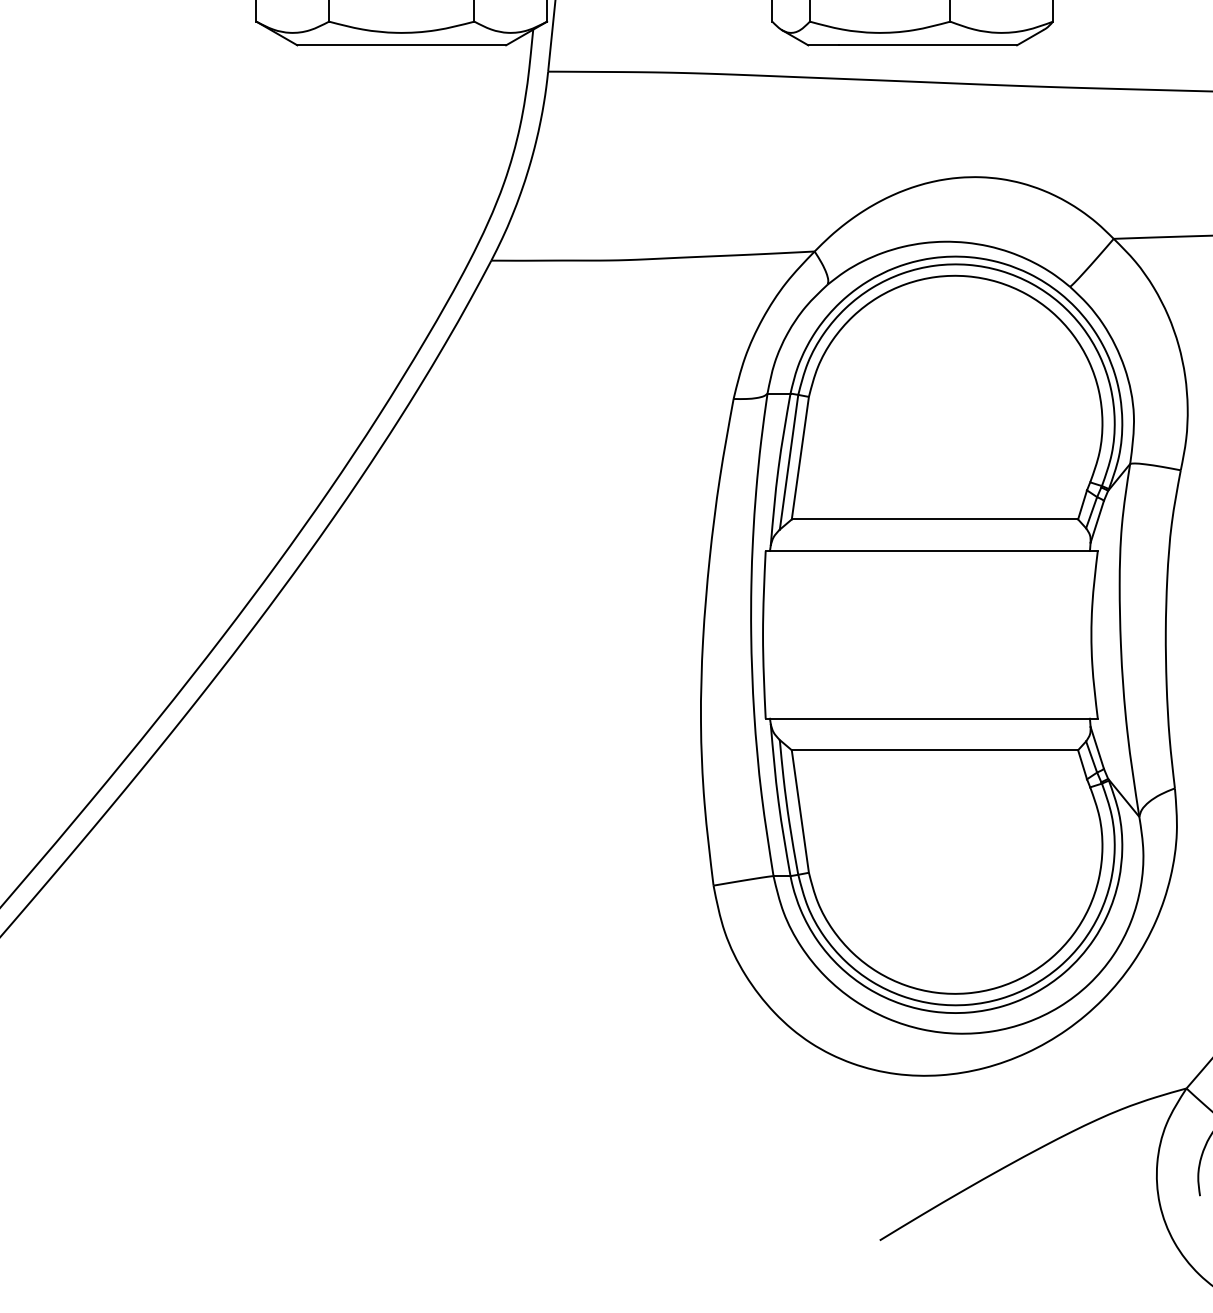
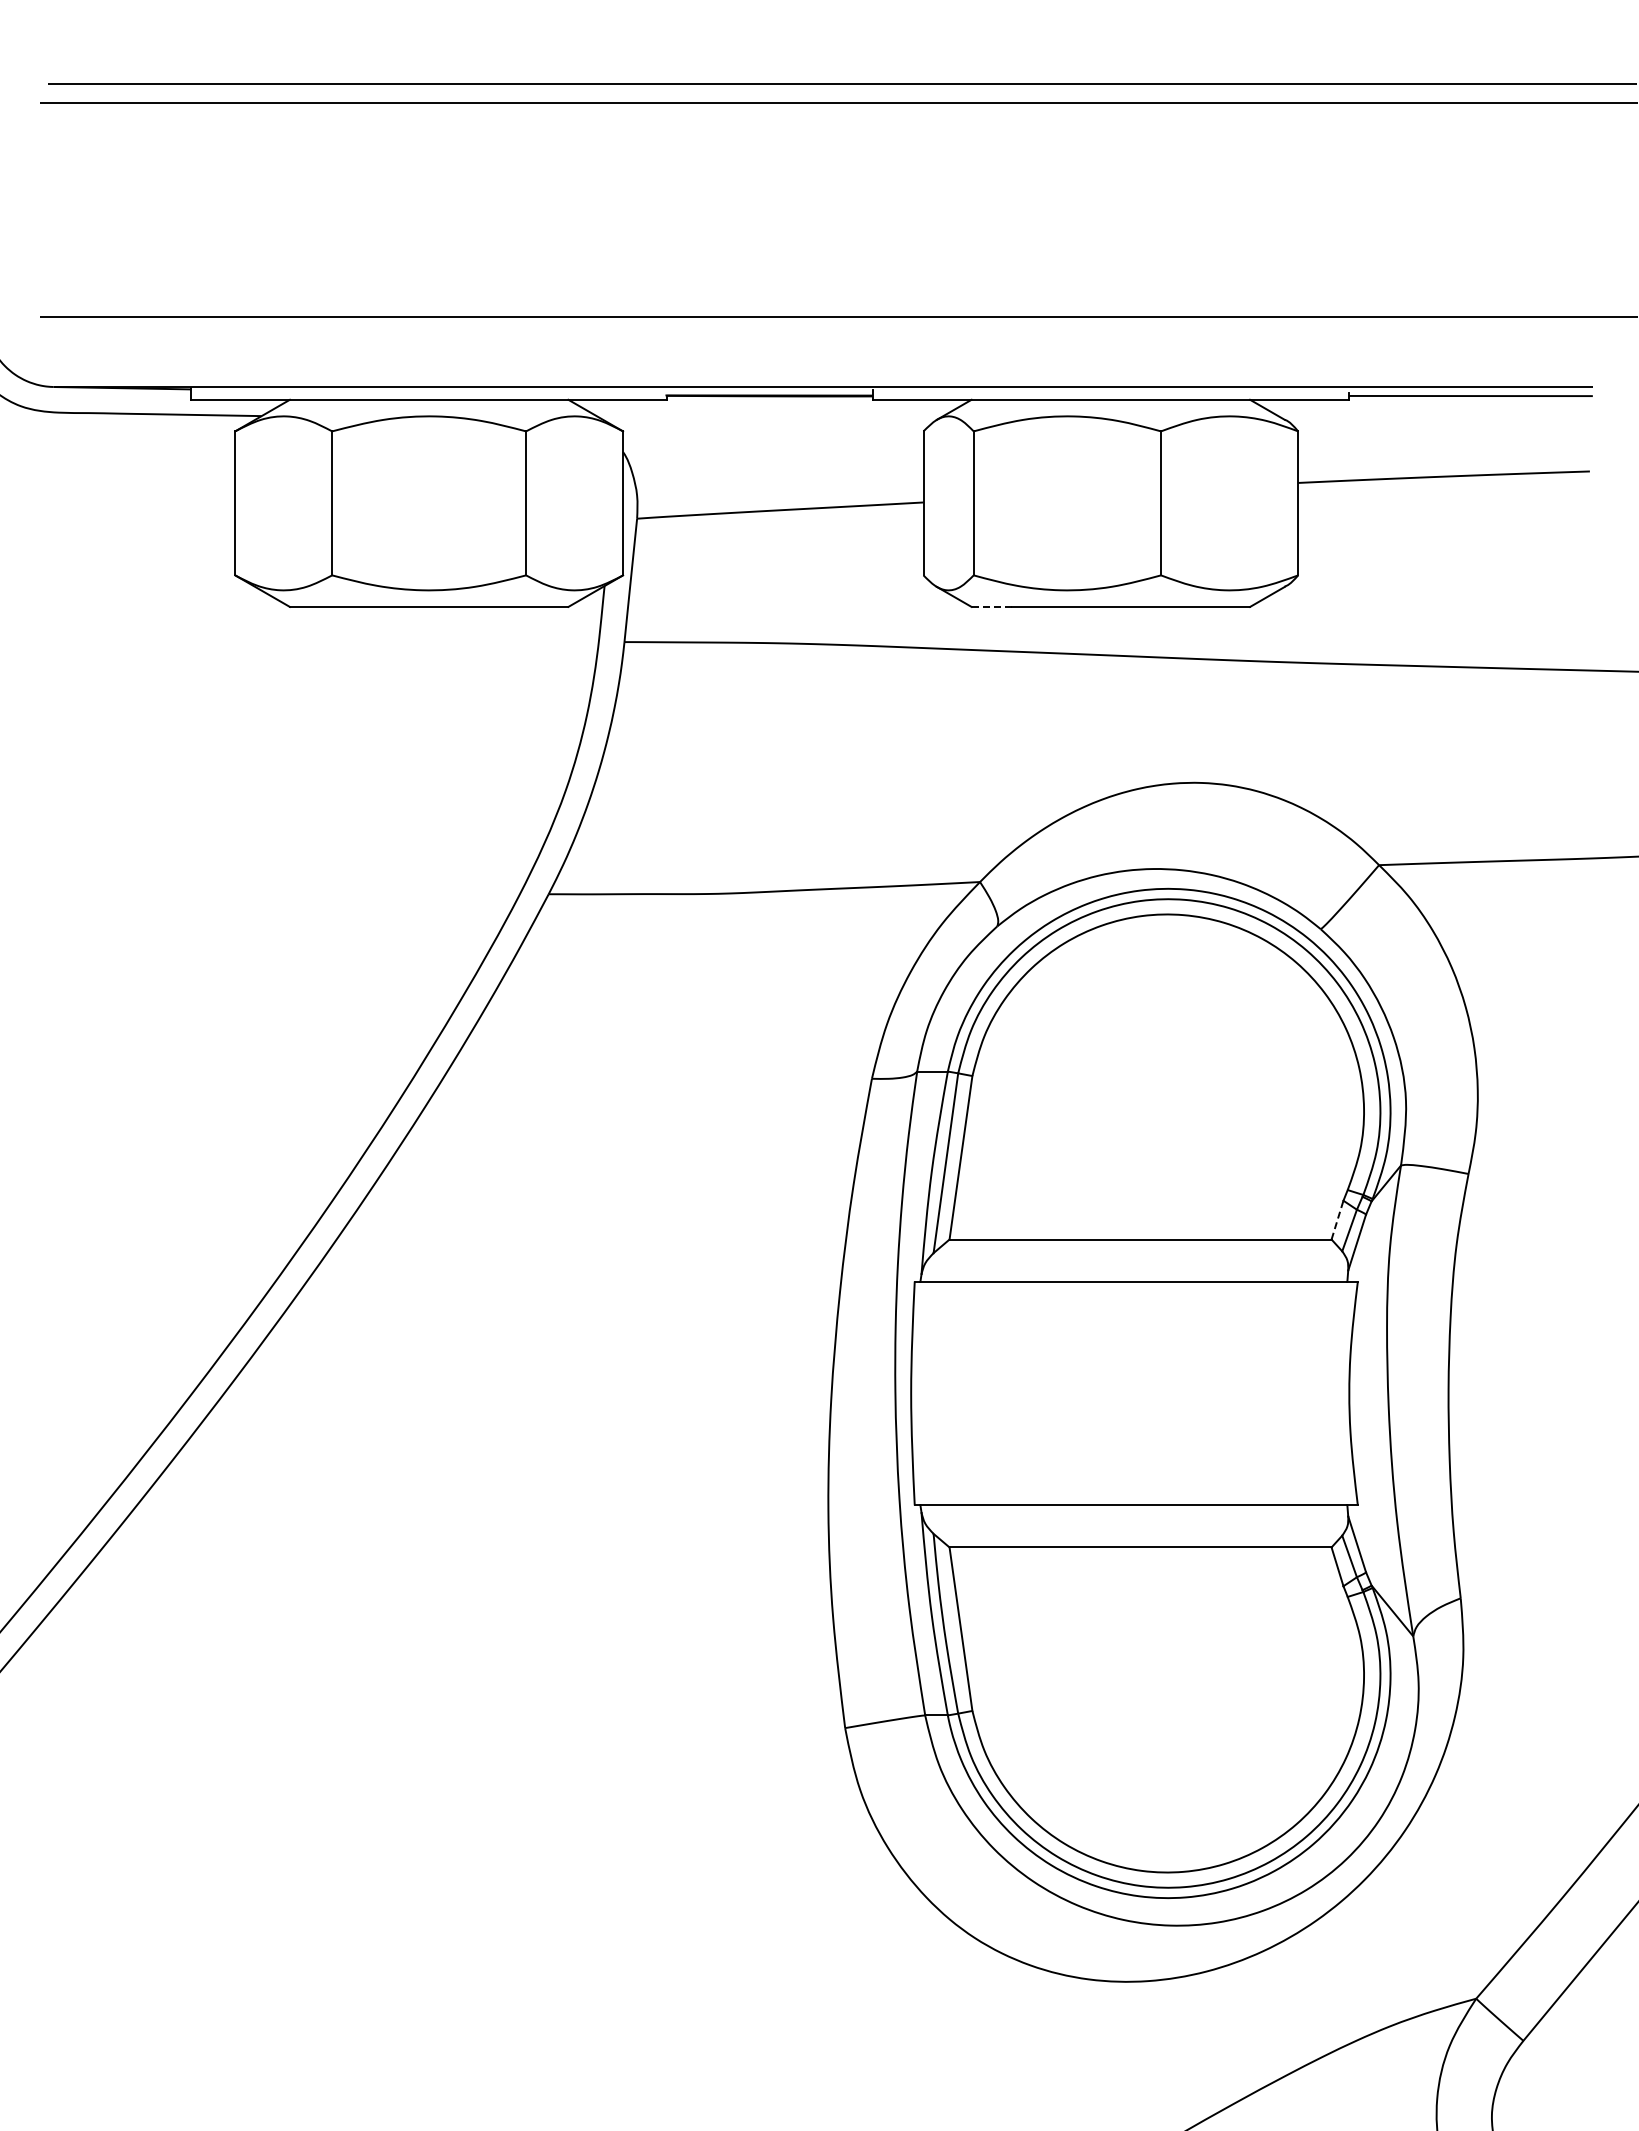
line: (823, 44) -> (991, 606), solid -> dashed
line: (1082, 504) -> (1337, 1219), solid -> dashed

